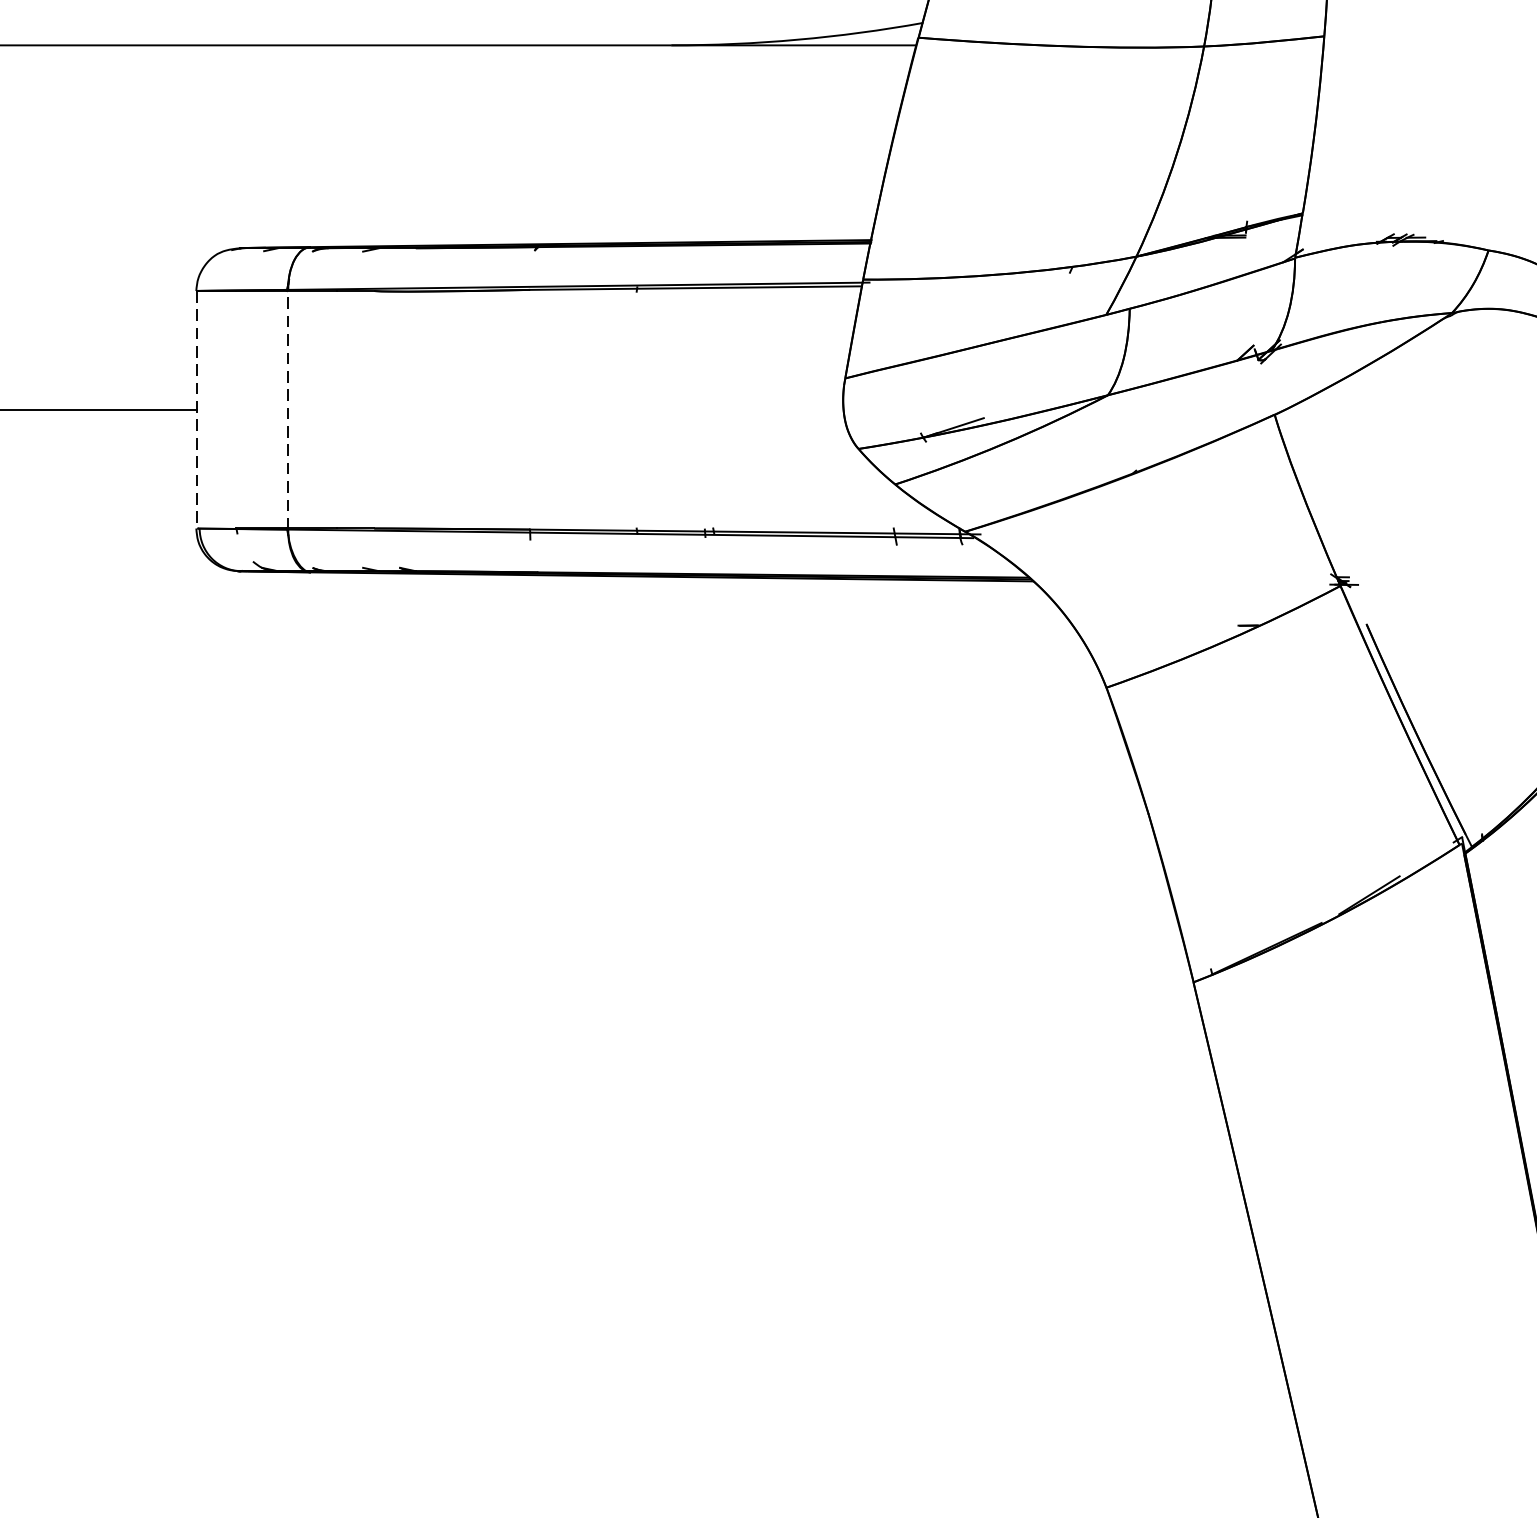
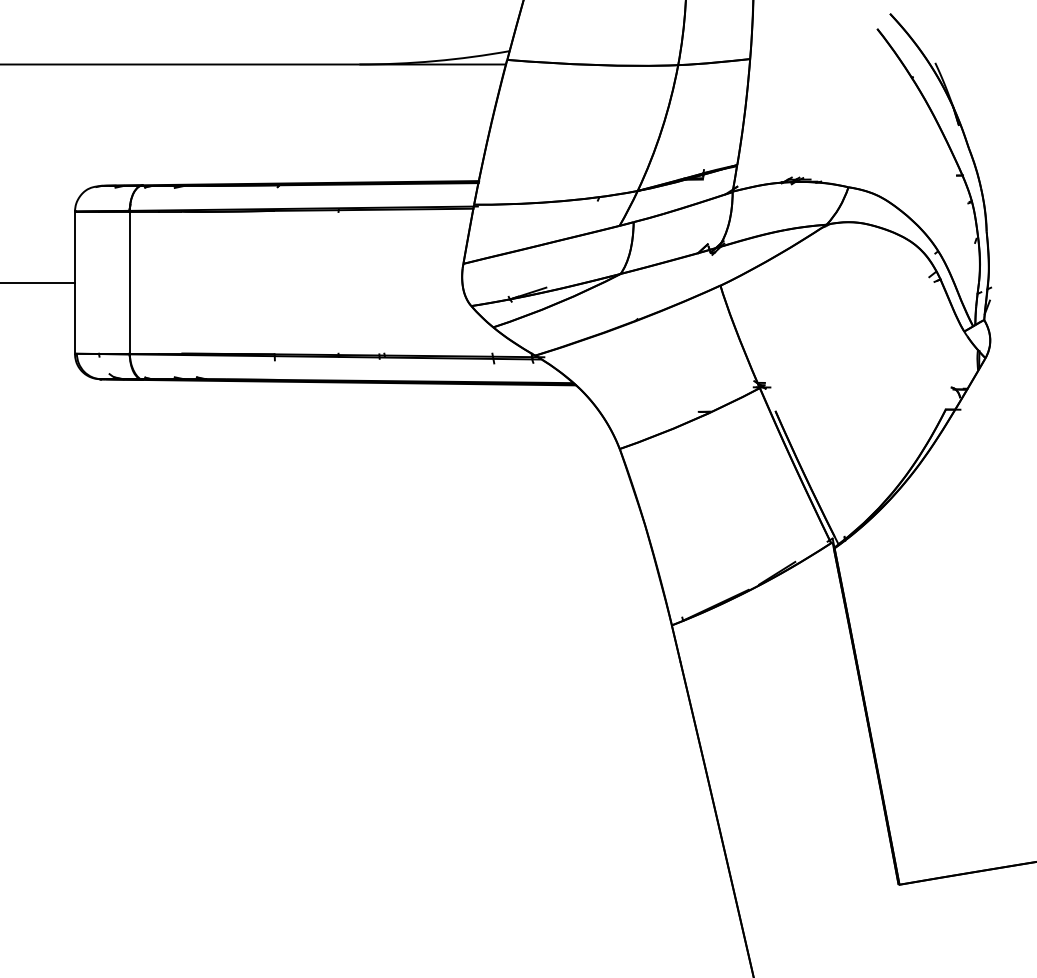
line: (287, 409) -> (129, 282), dashed -> solid
line: (197, 411) -> (75, 283), dashed -> solid

